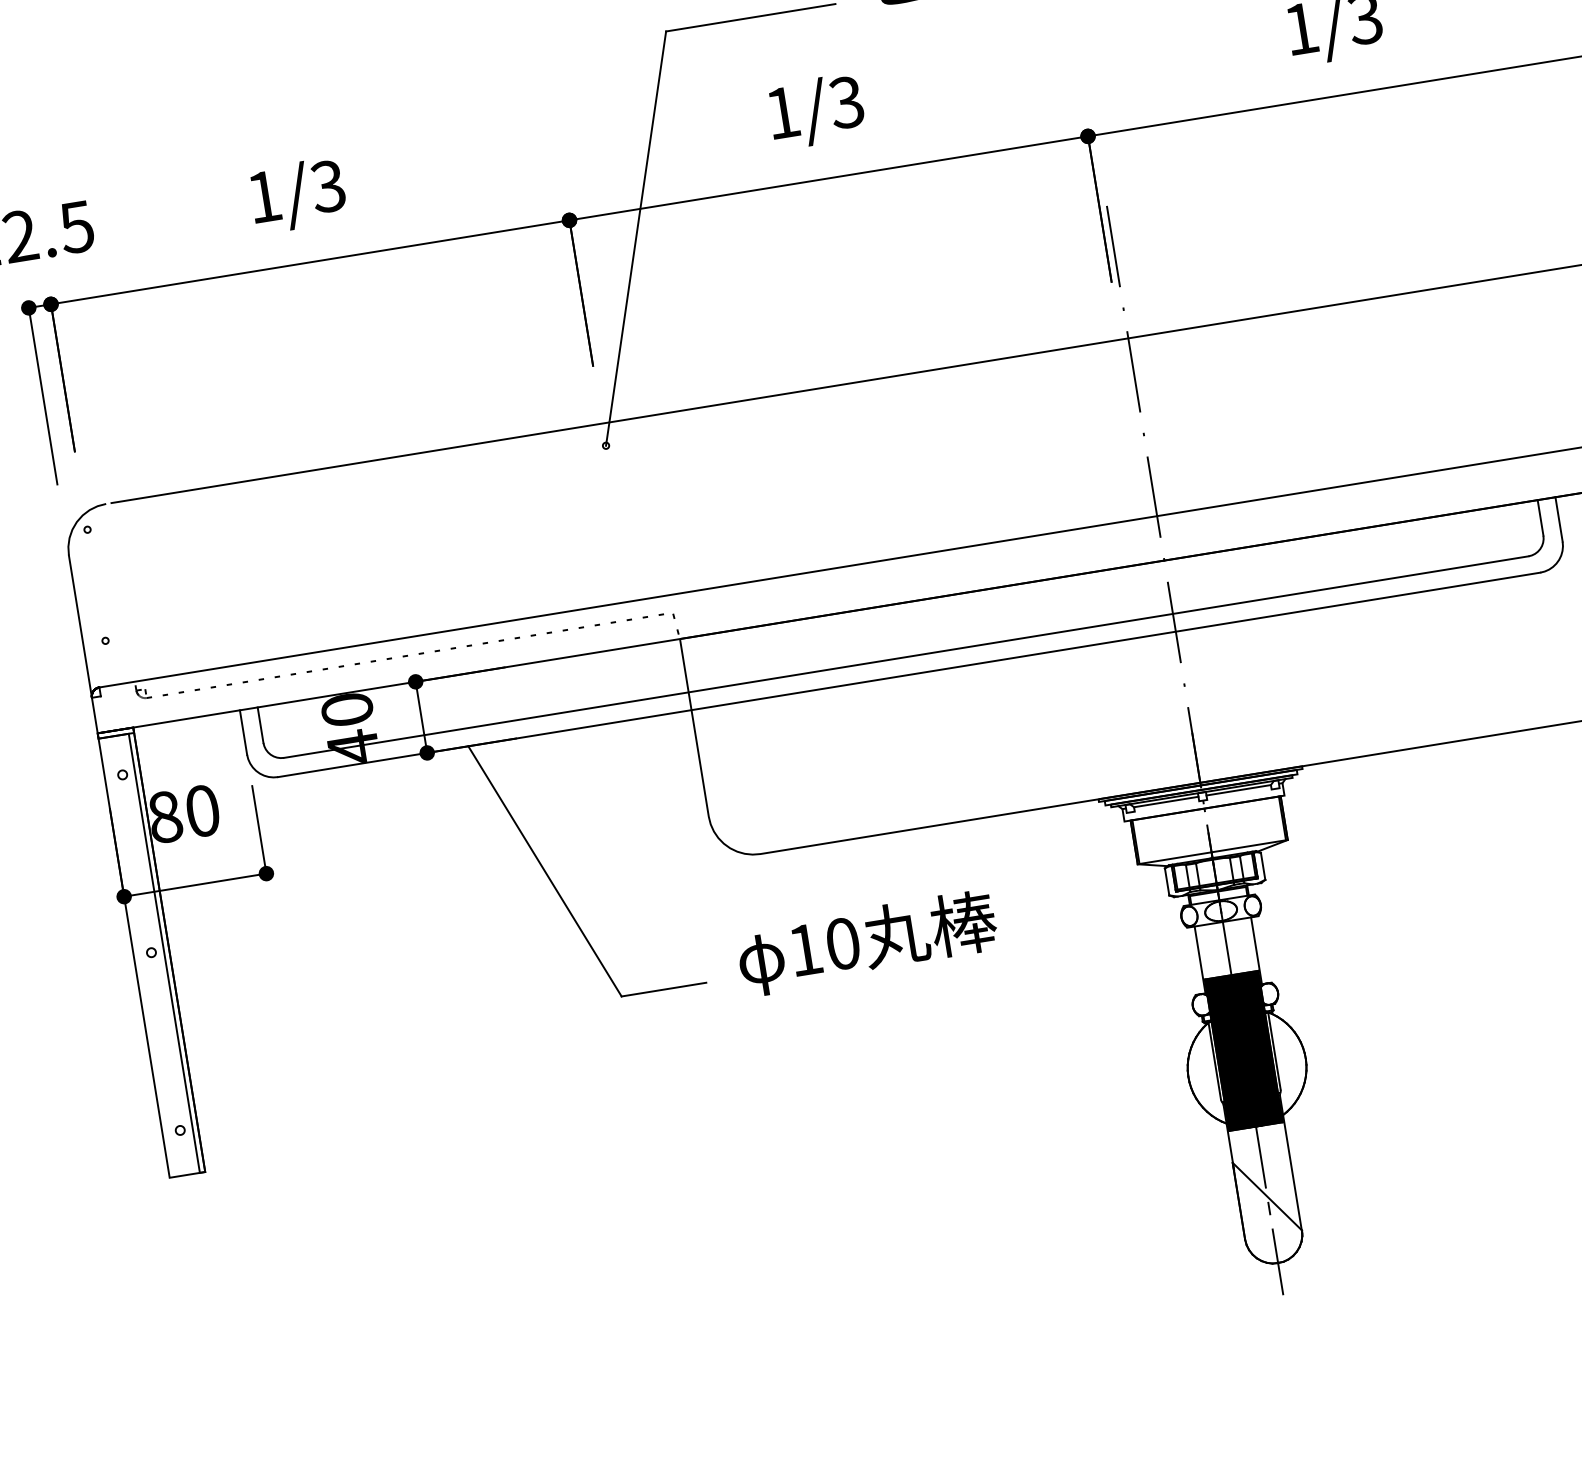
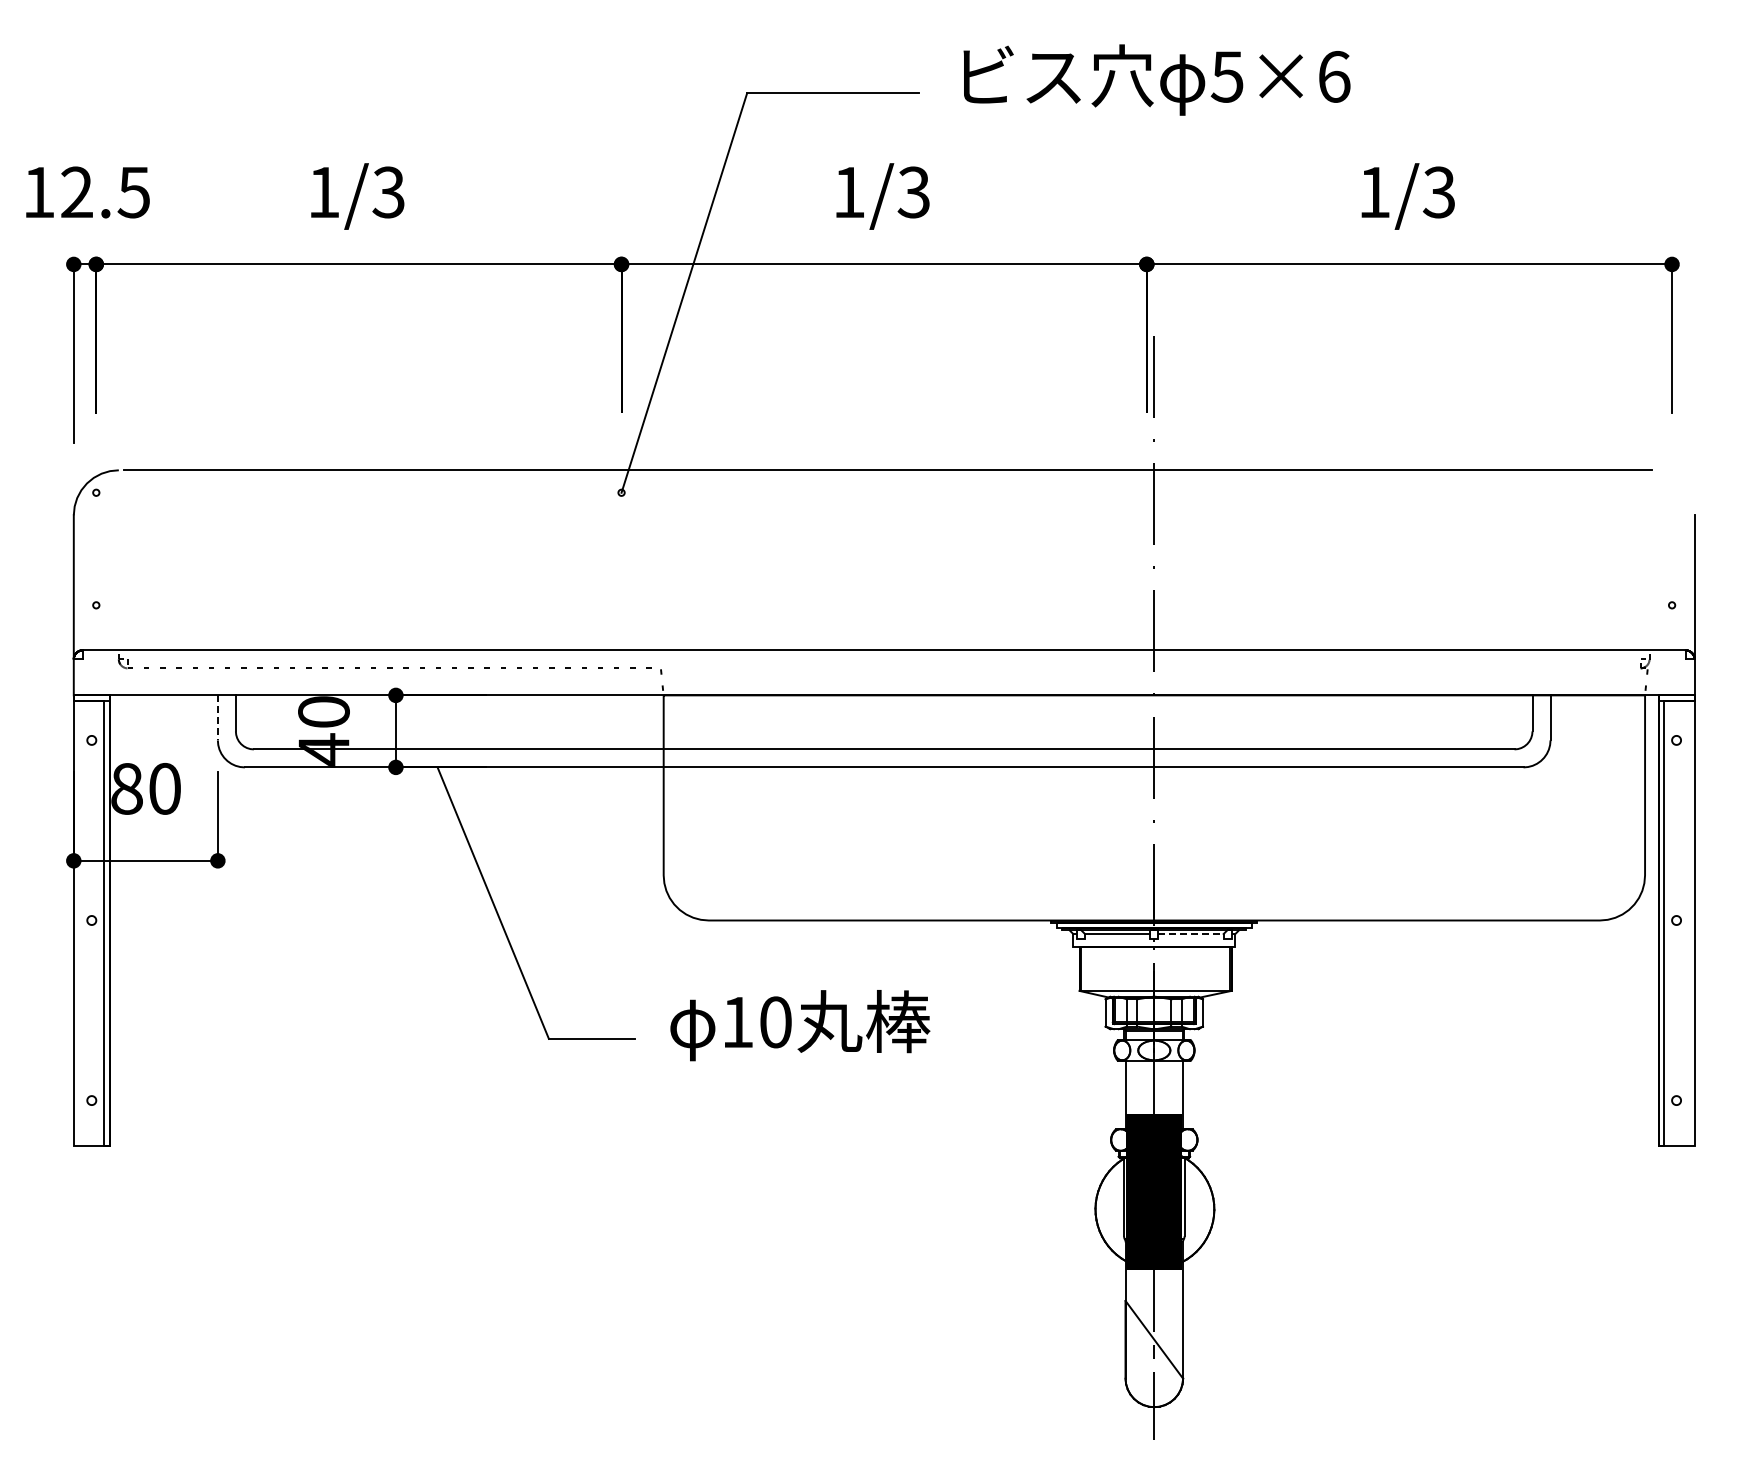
line: (243, 732) -> (217, 717), solid -> dashed
line: (1239, 790) -> (1191, 934), solid -> dashed

